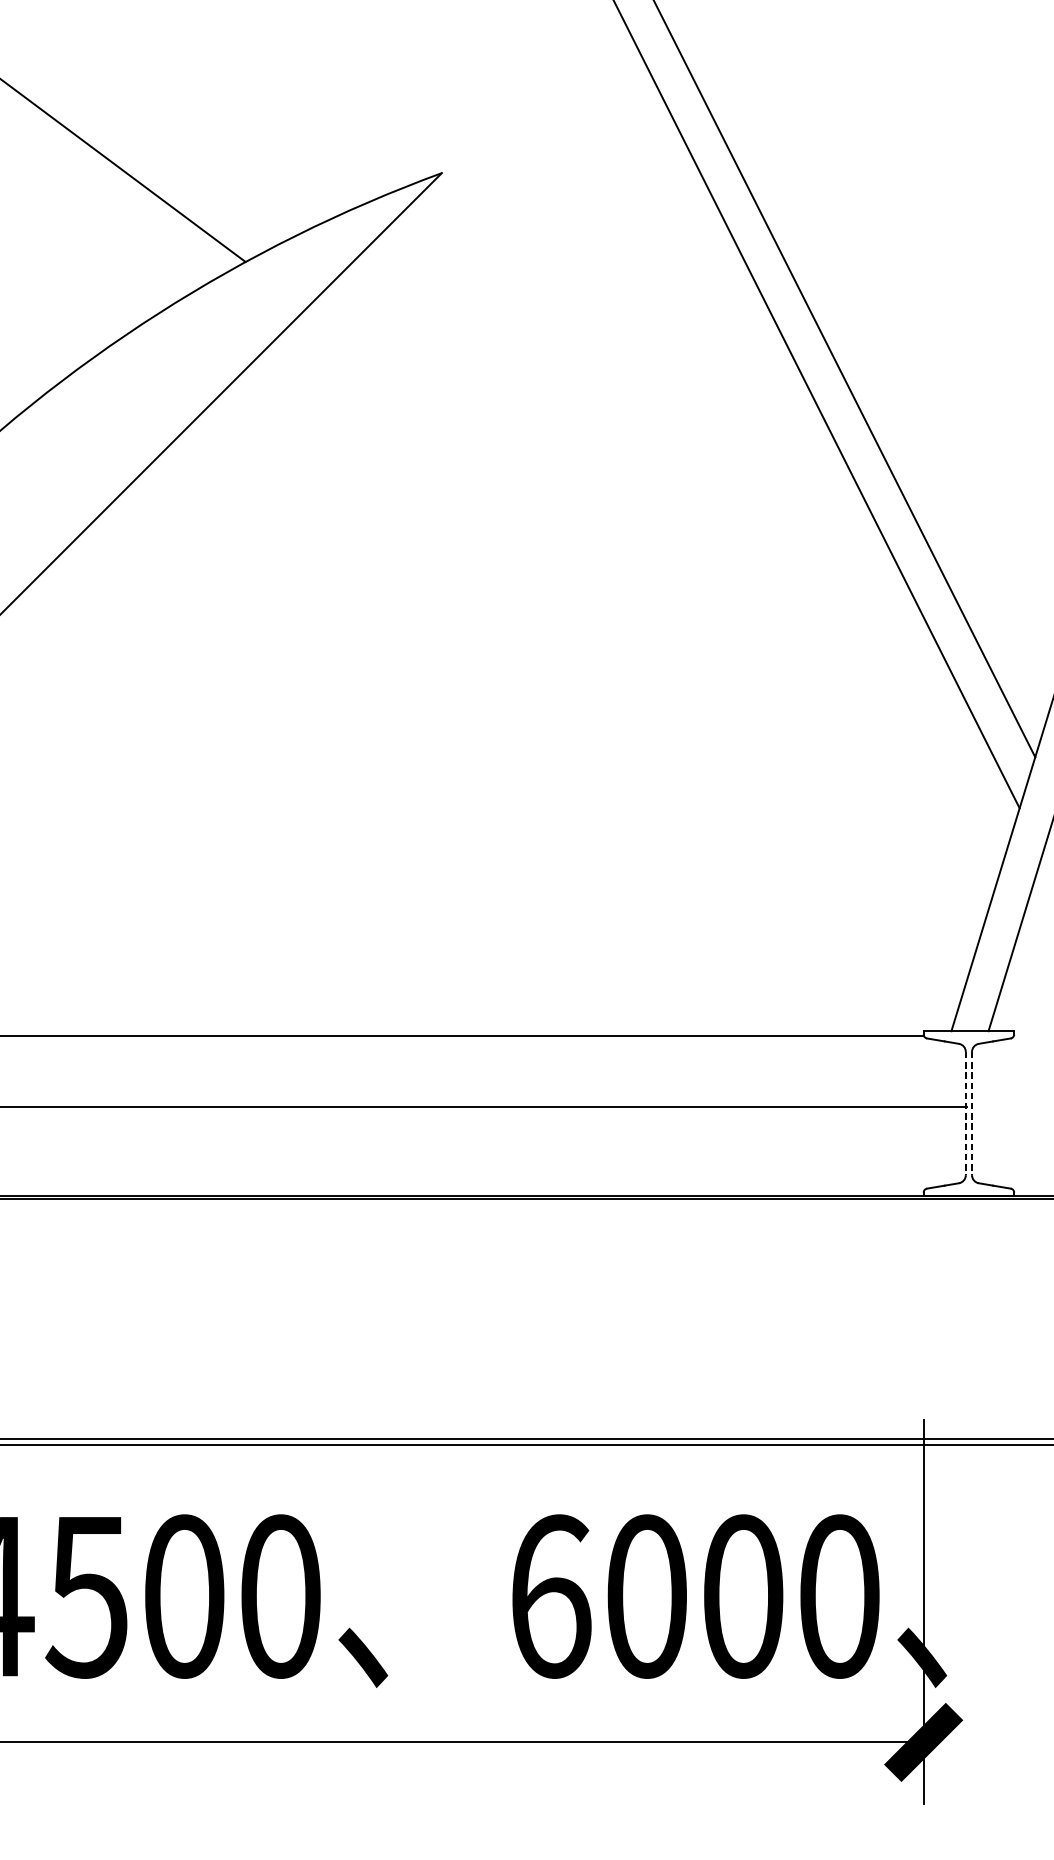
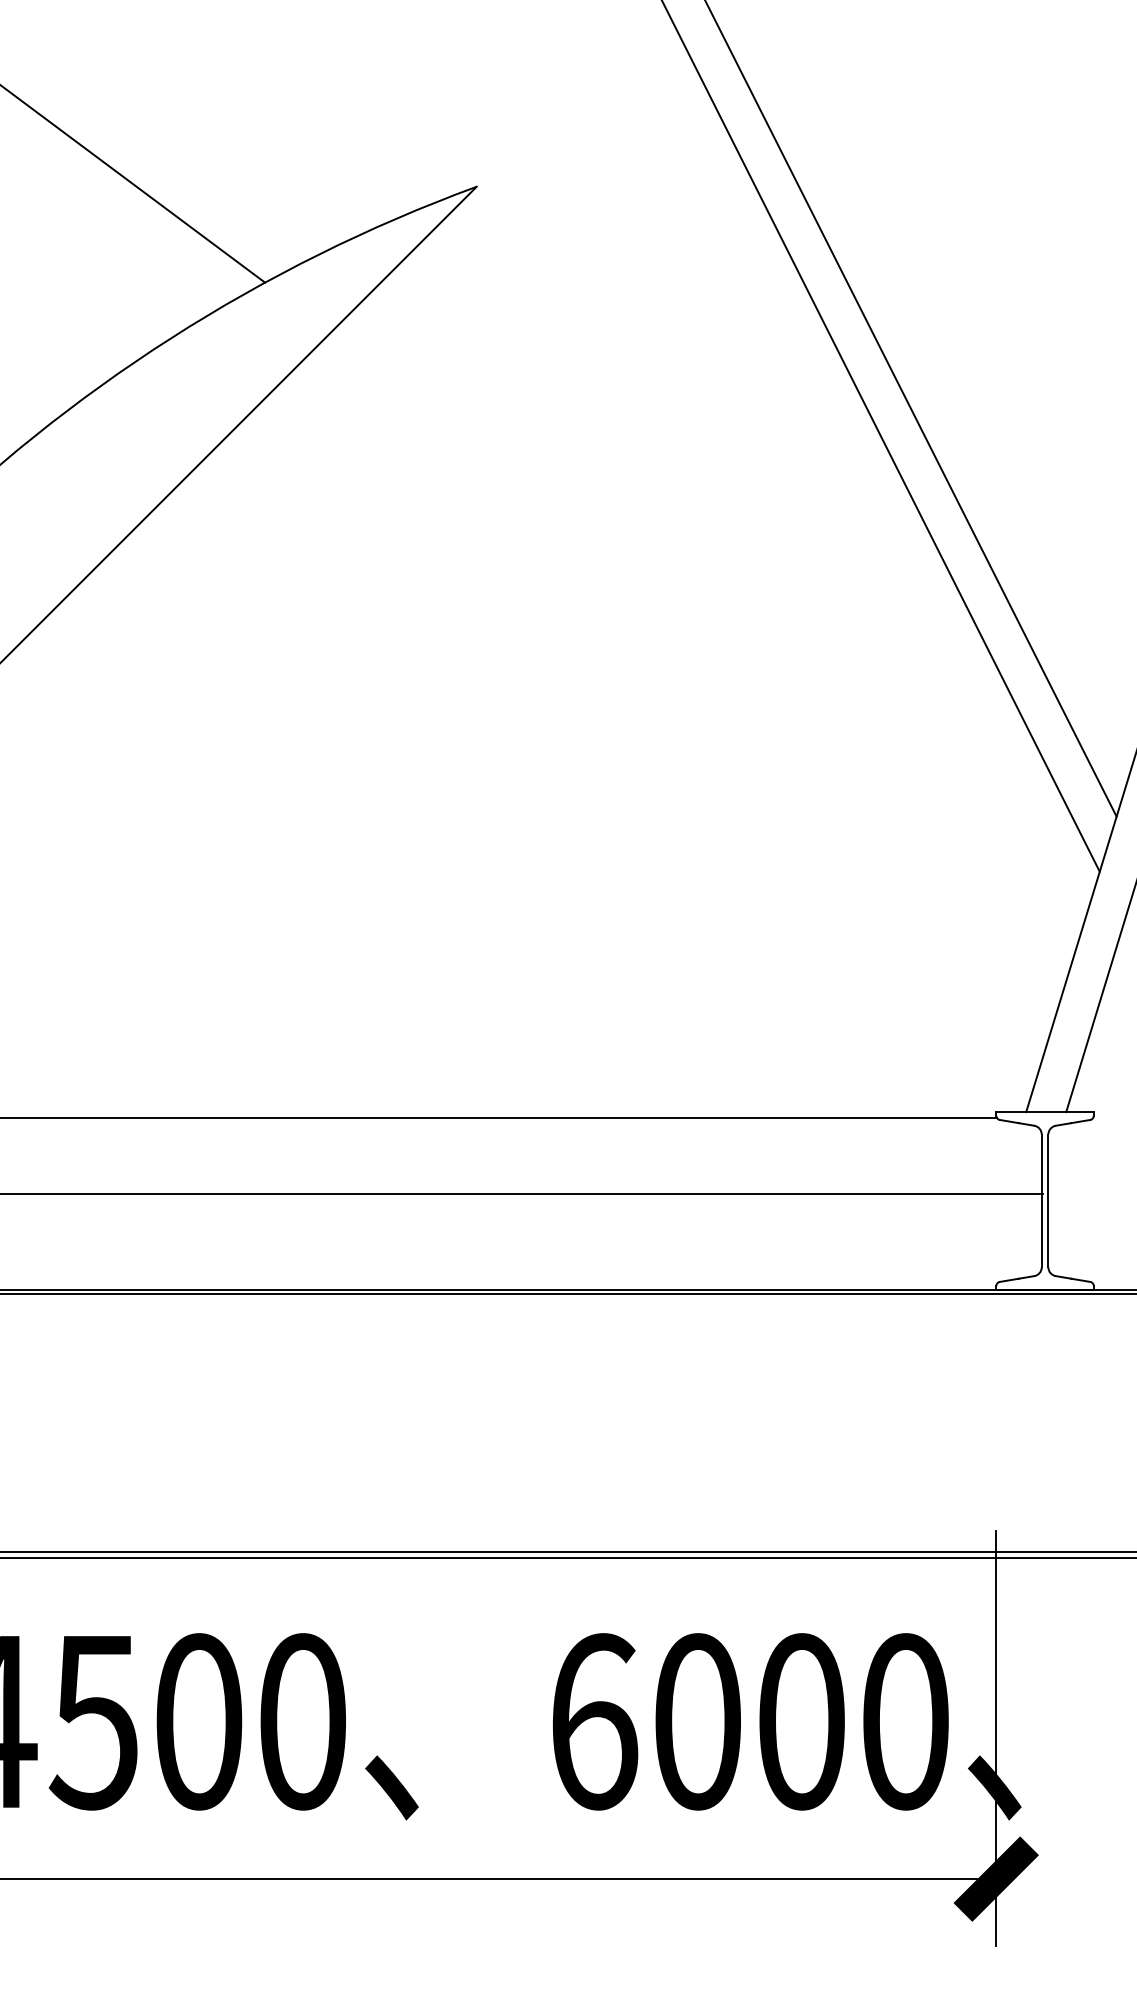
line: (965, 1114) -> (1041, 1201), dashed -> solid
line: (972, 1114) -> (1048, 1201), dashed -> solid

